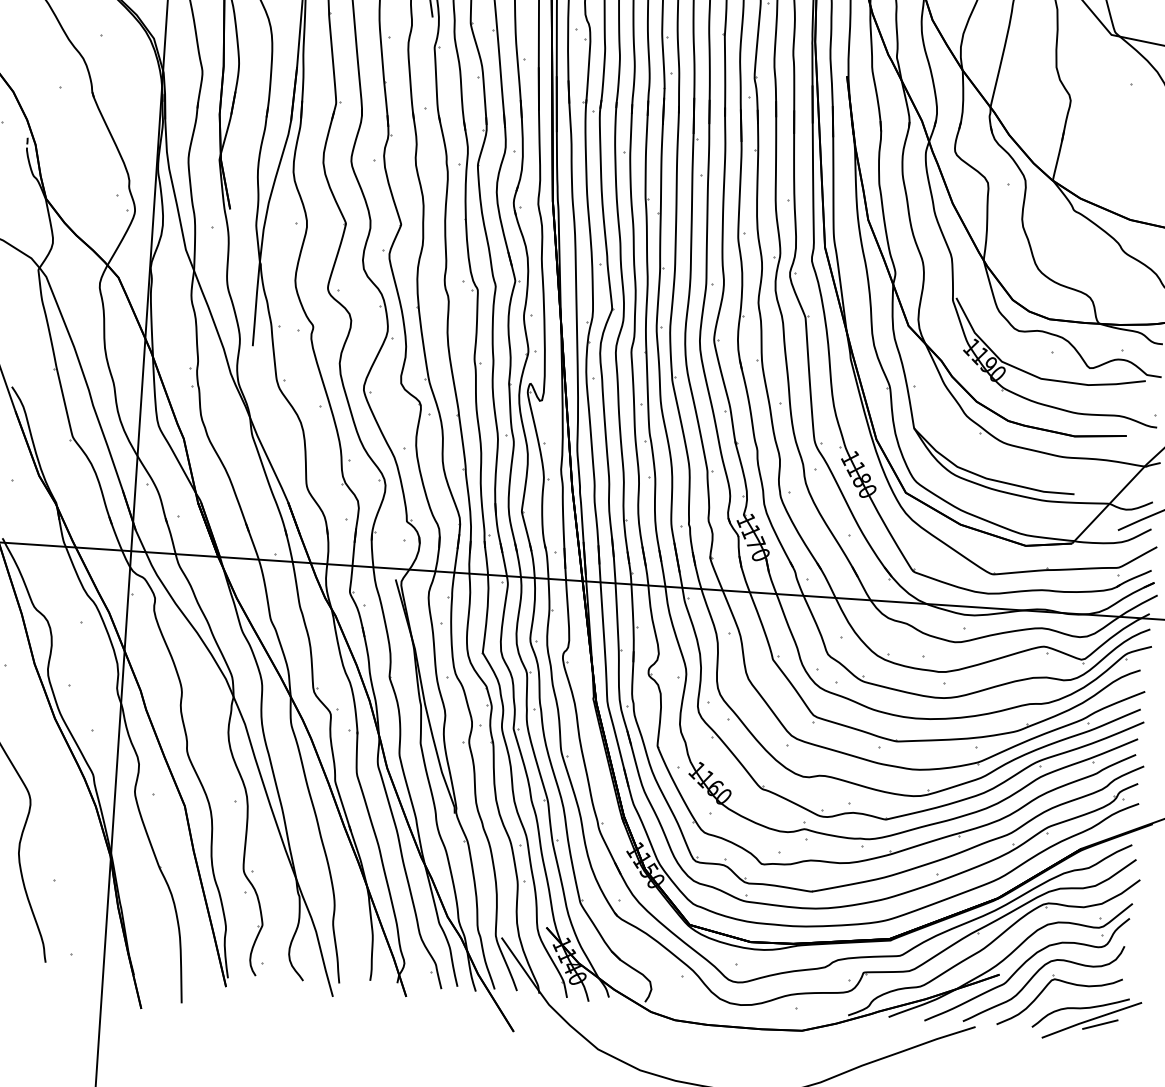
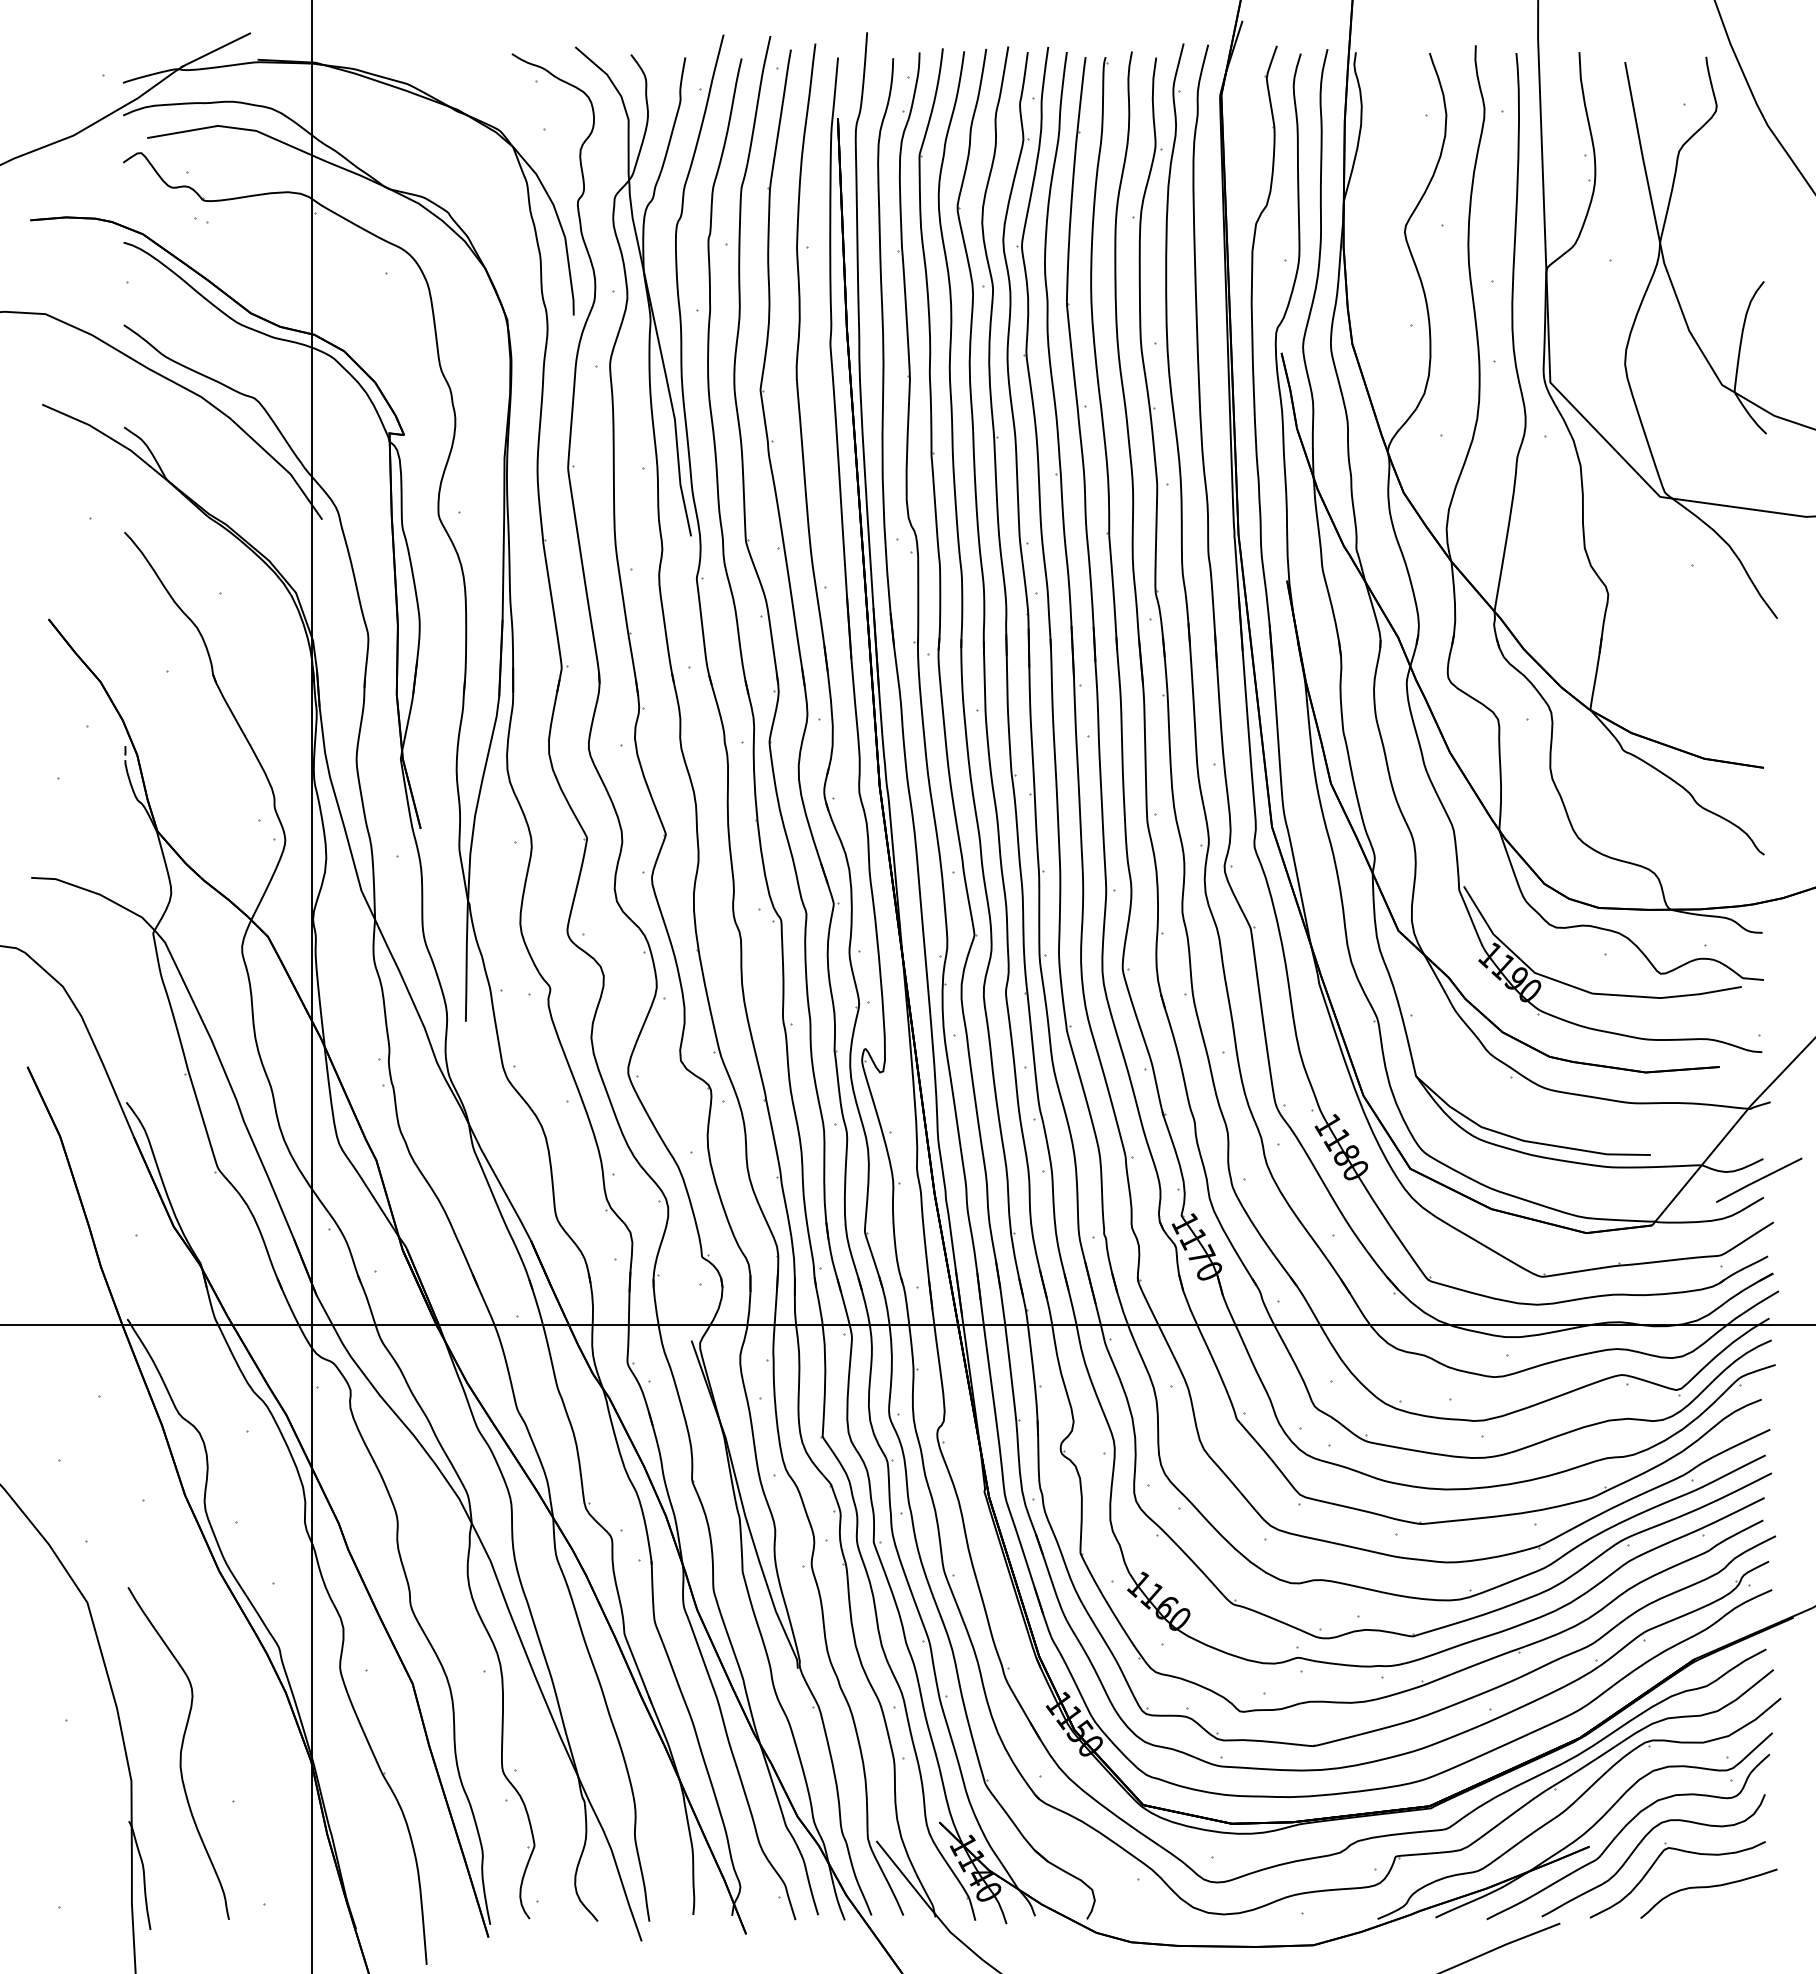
part: (1091, 1020) -> (1725, 1902), removed

